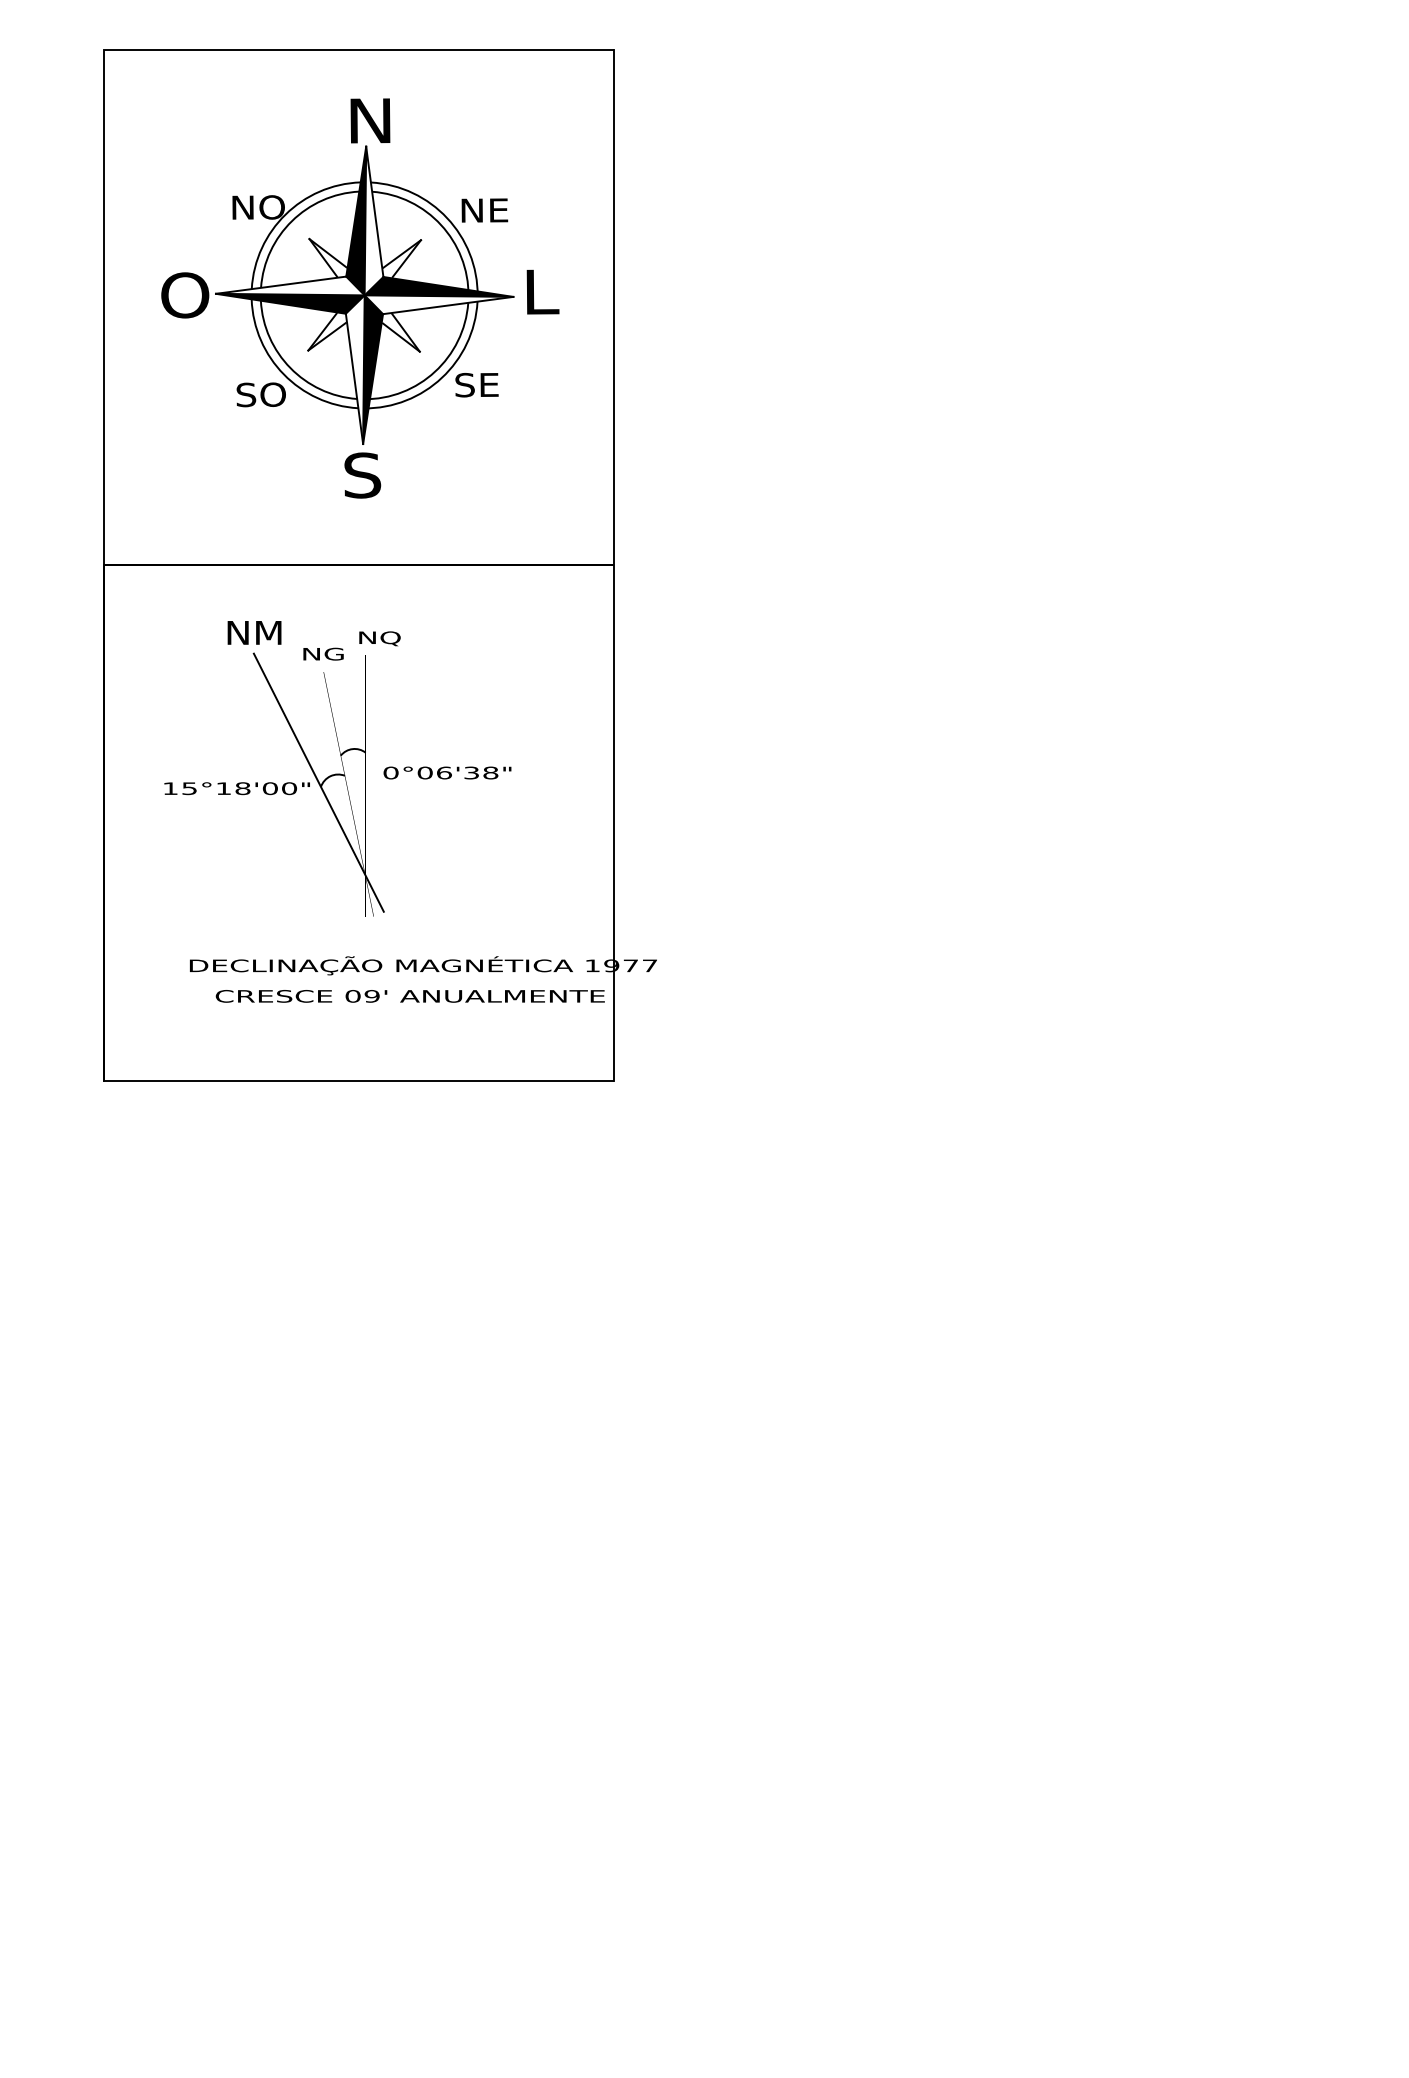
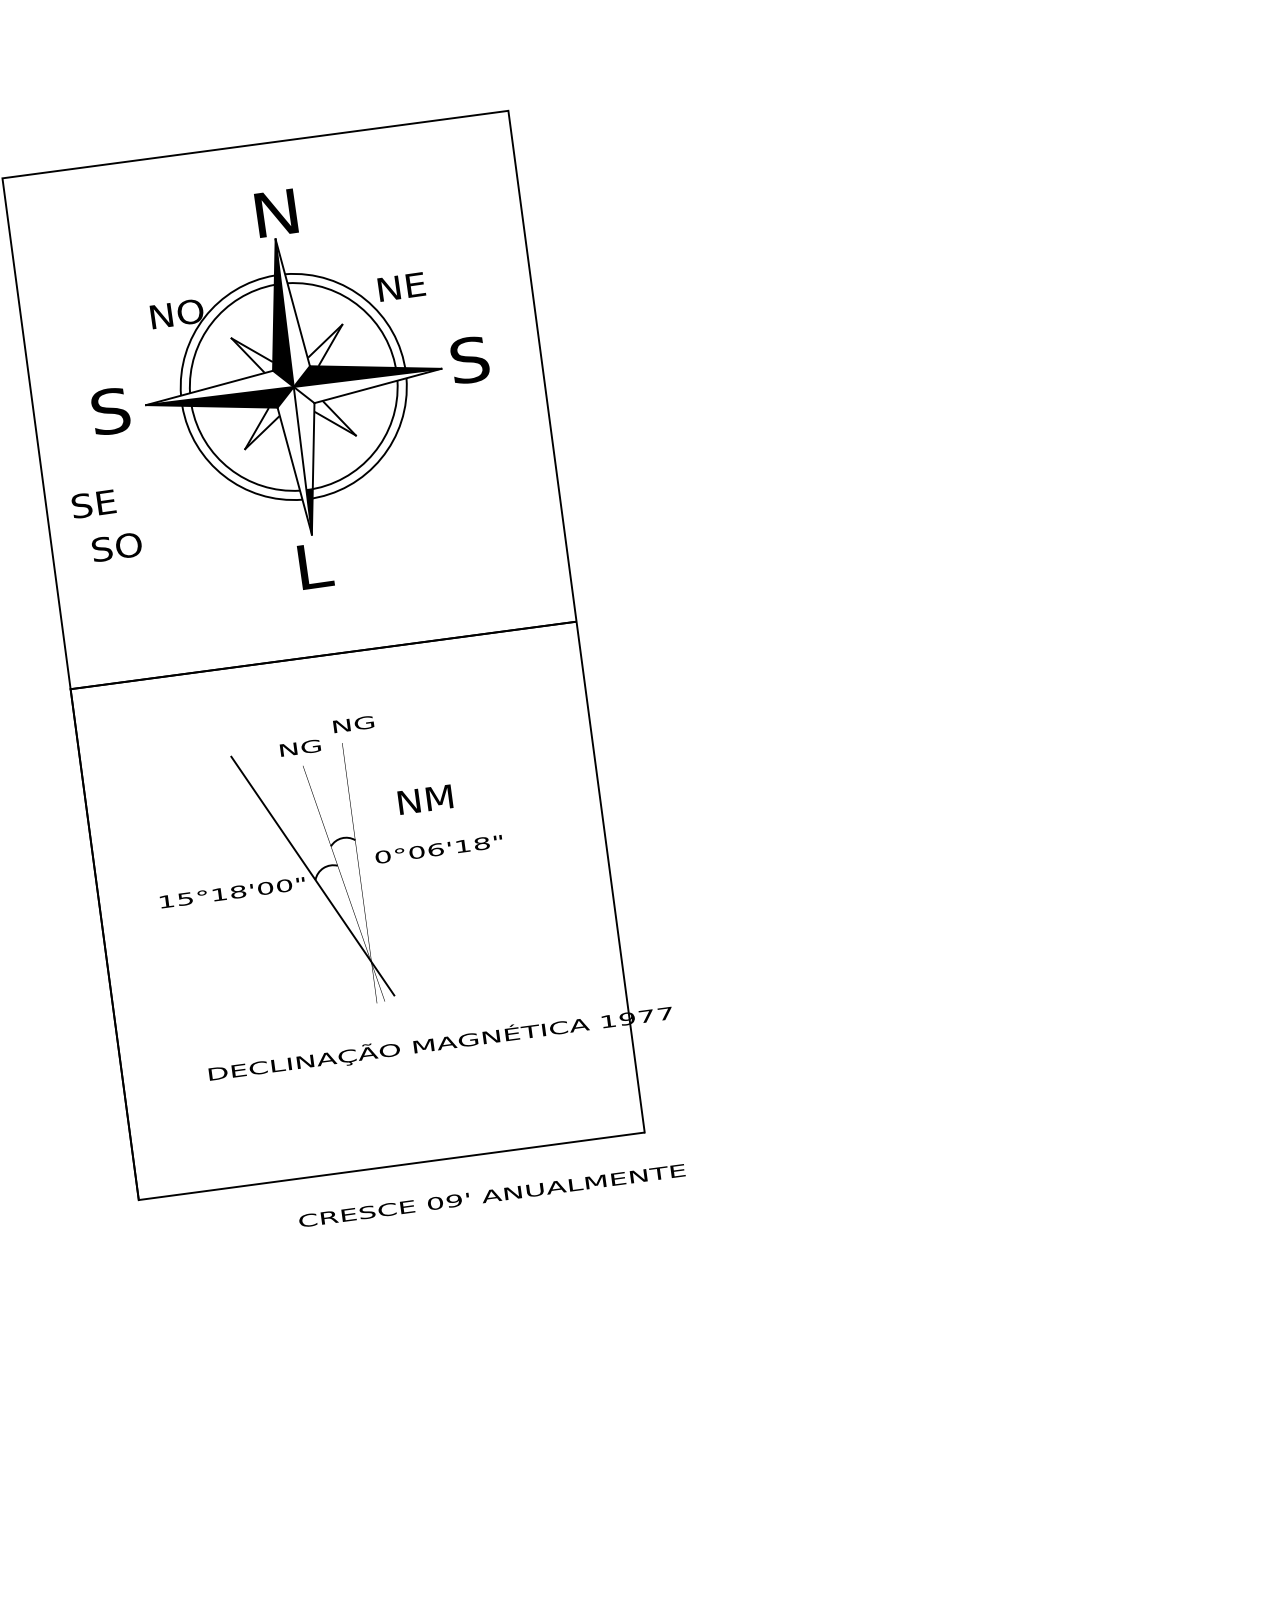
text: (542, 292) -> (469, 360), L -> S
text: (185, 295) -> (116, 410), O -> S
fill: (373, 347) -> (309, 437), removed
text: (476, 385) -> (93, 504), moved
text: (260, 394) -> (116, 546), moved
text: (362, 475) -> (315, 565), S -> L
text: (254, 632) -> (425, 799), moved
text: (394, 638) -> (368, 723), NQ -> NG
text: (471, 772) -> (462, 845), 0°06'38" -> 0°06'18"
text: (409, 996) -> (491, 1196), moved

